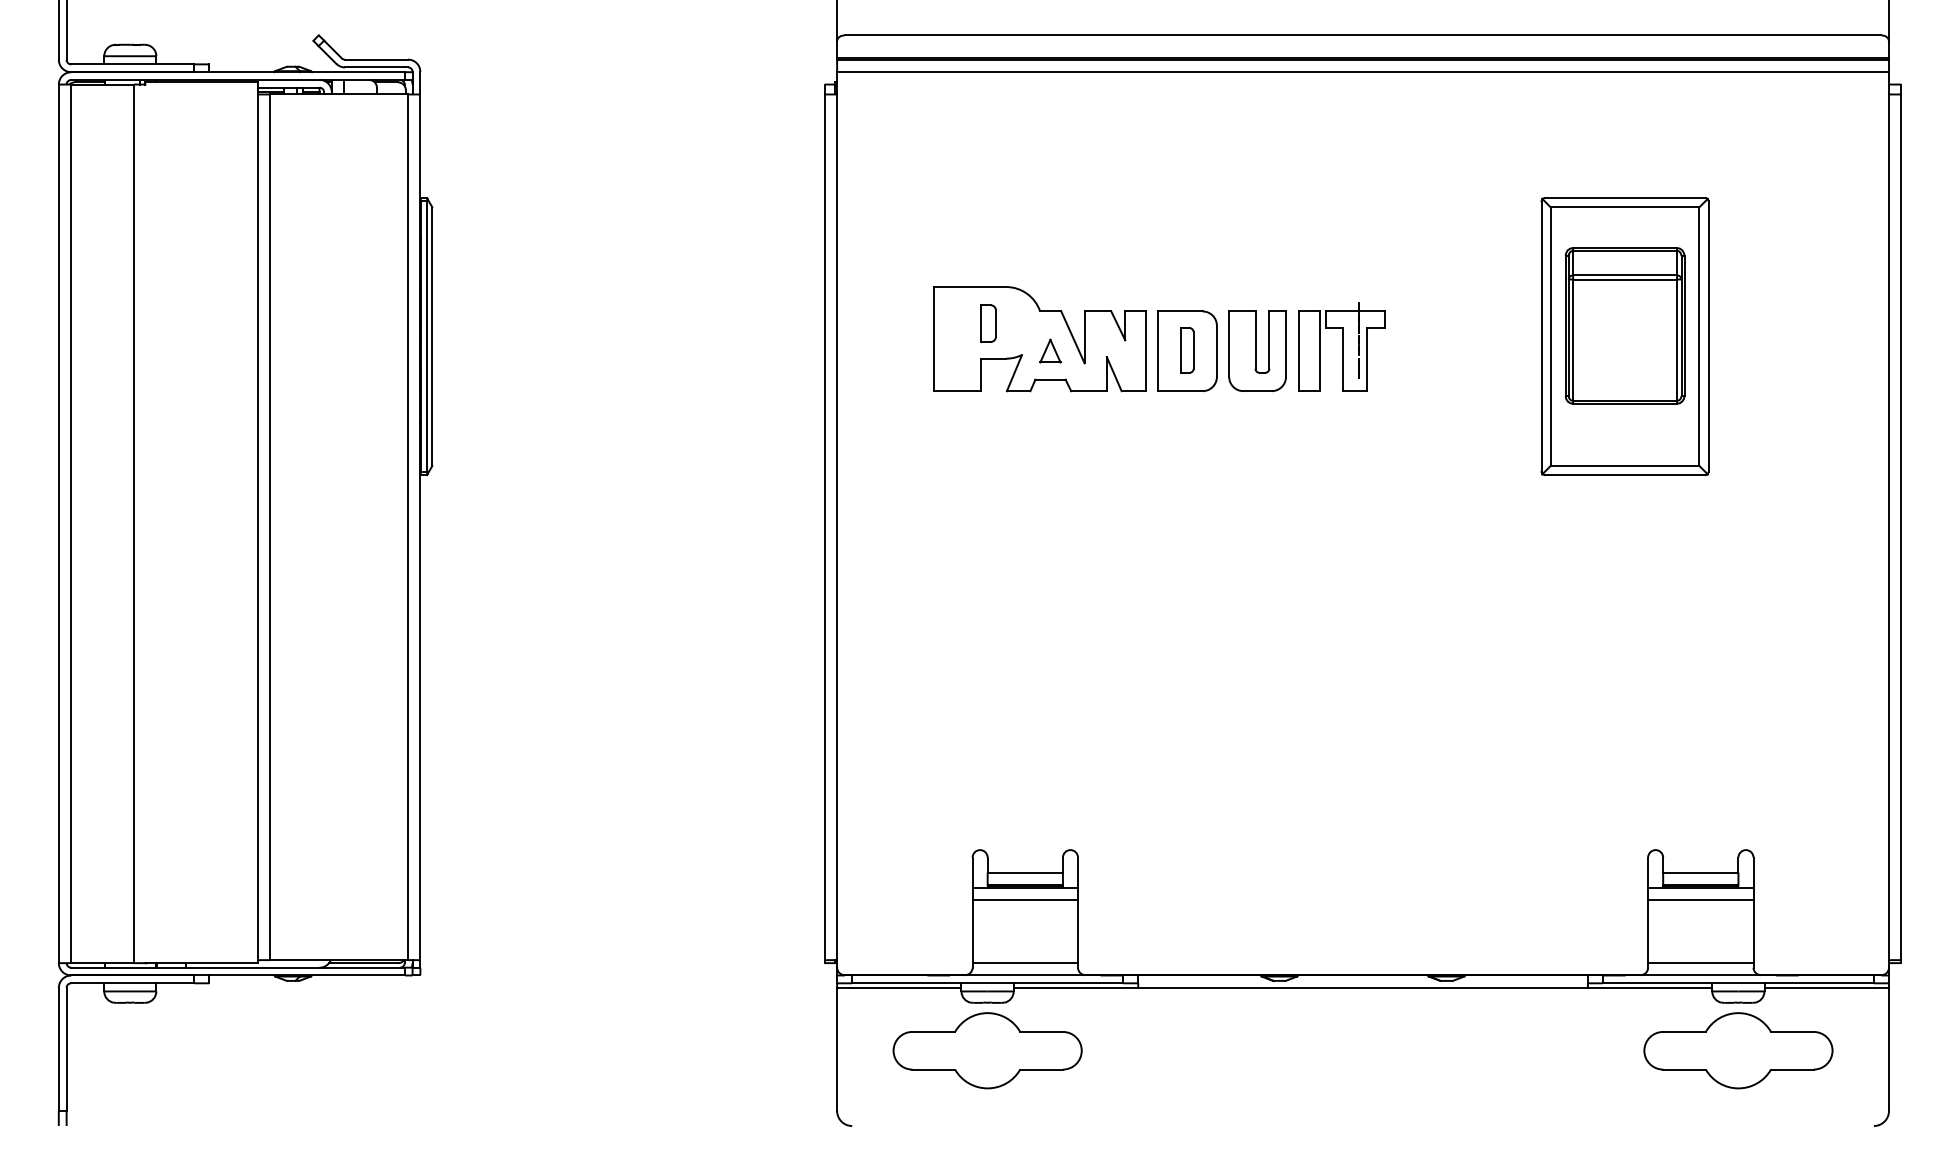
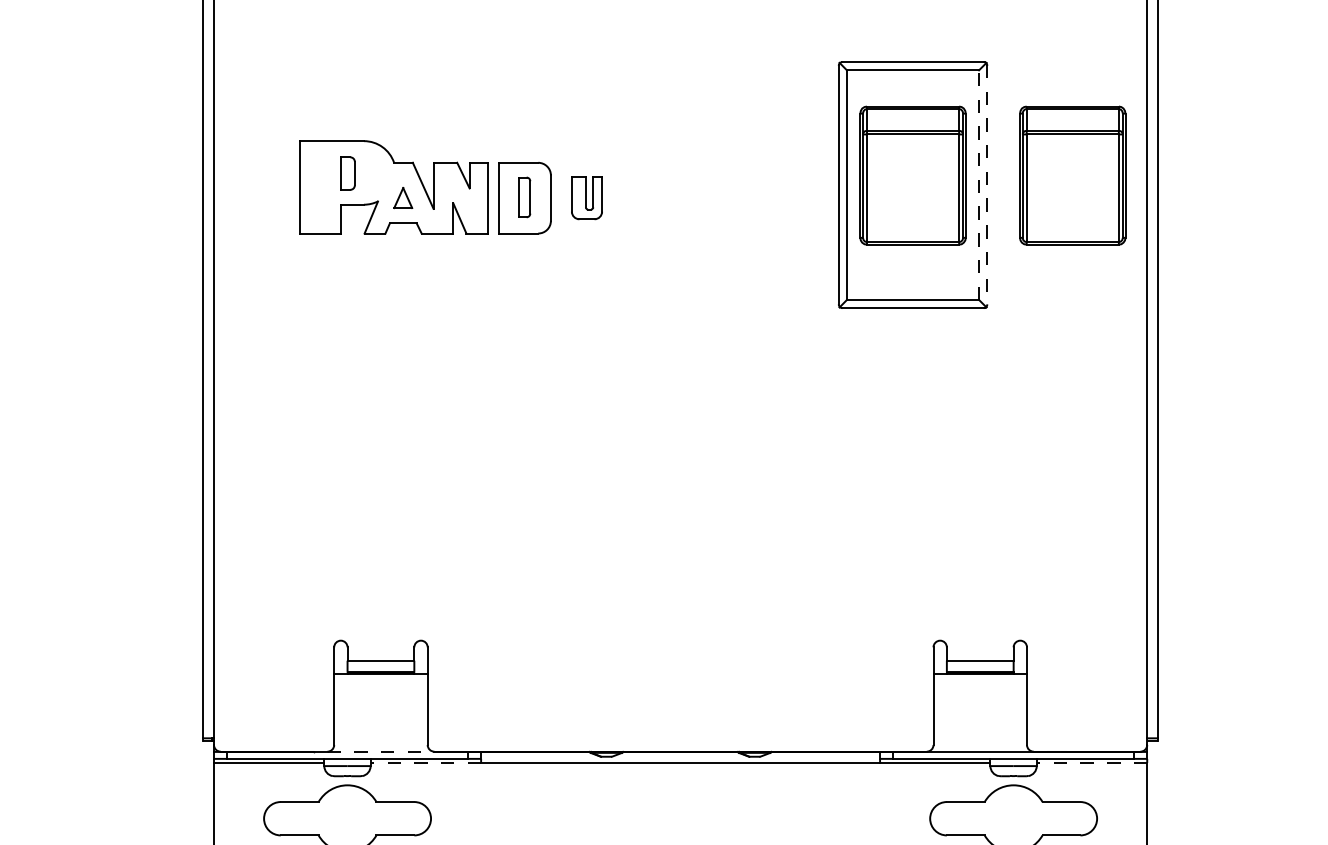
part: (1804, 325) -> (1072, 175), added
line: (1699, 336) -> (979, 185), solid -> dashed
line: (1708, 337) -> (987, 185), solid -> dashed
part: (1341, 346) -> (661, 193), removed
part: (1257, 350) -> (586, 197), size x0.6
line: (1025, 900) -> (381, 685), removed
line: (1700, 900) -> (979, 685), removed
line: (1025, 963) -> (381, 741), removed
line: (1700, 963) -> (979, 741), removed
line: (1024, 975) -> (380, 751), solid -> dashed
line: (1075, 987) -> (425, 762), solid -> dashed
line: (1826, 987) -> (1091, 762), solid -> dashed

